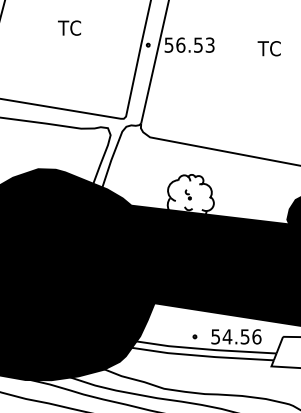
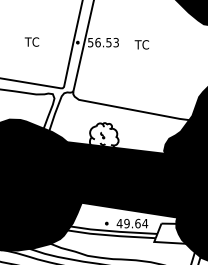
text: (68, 27) -> (31, 41), moved
text: (268, 48) -> (141, 44), moved
text: (236, 336) -> (132, 223), 54.56 -> 49.64

